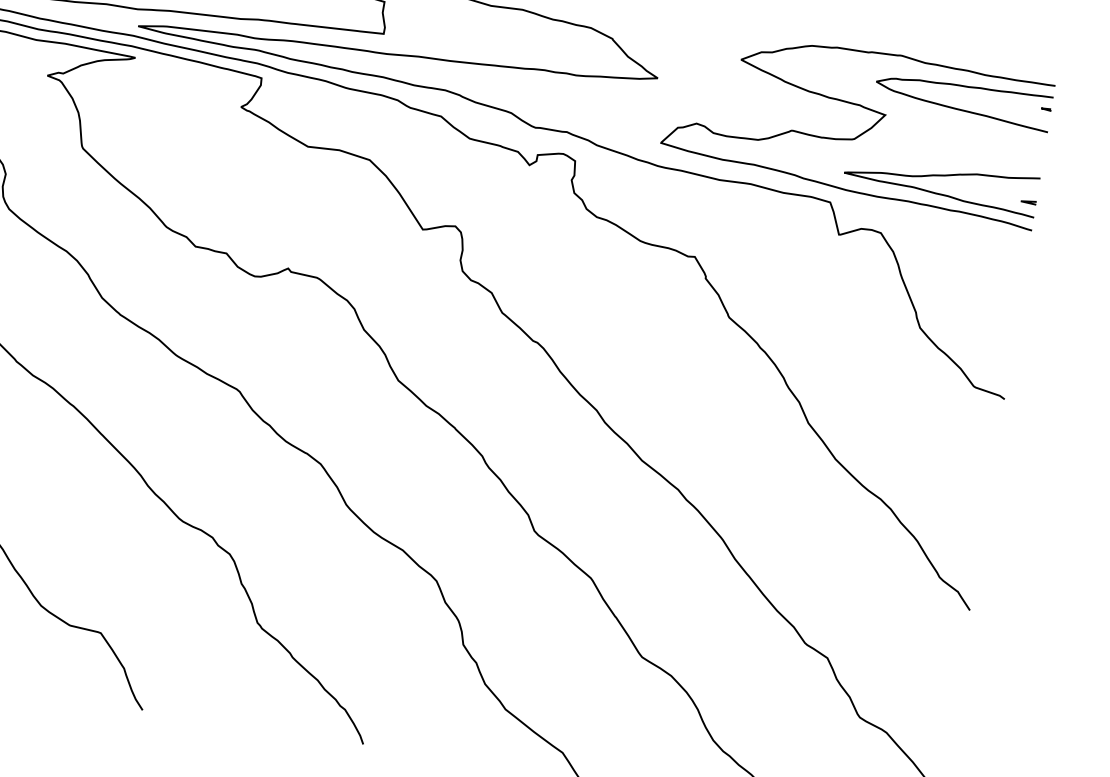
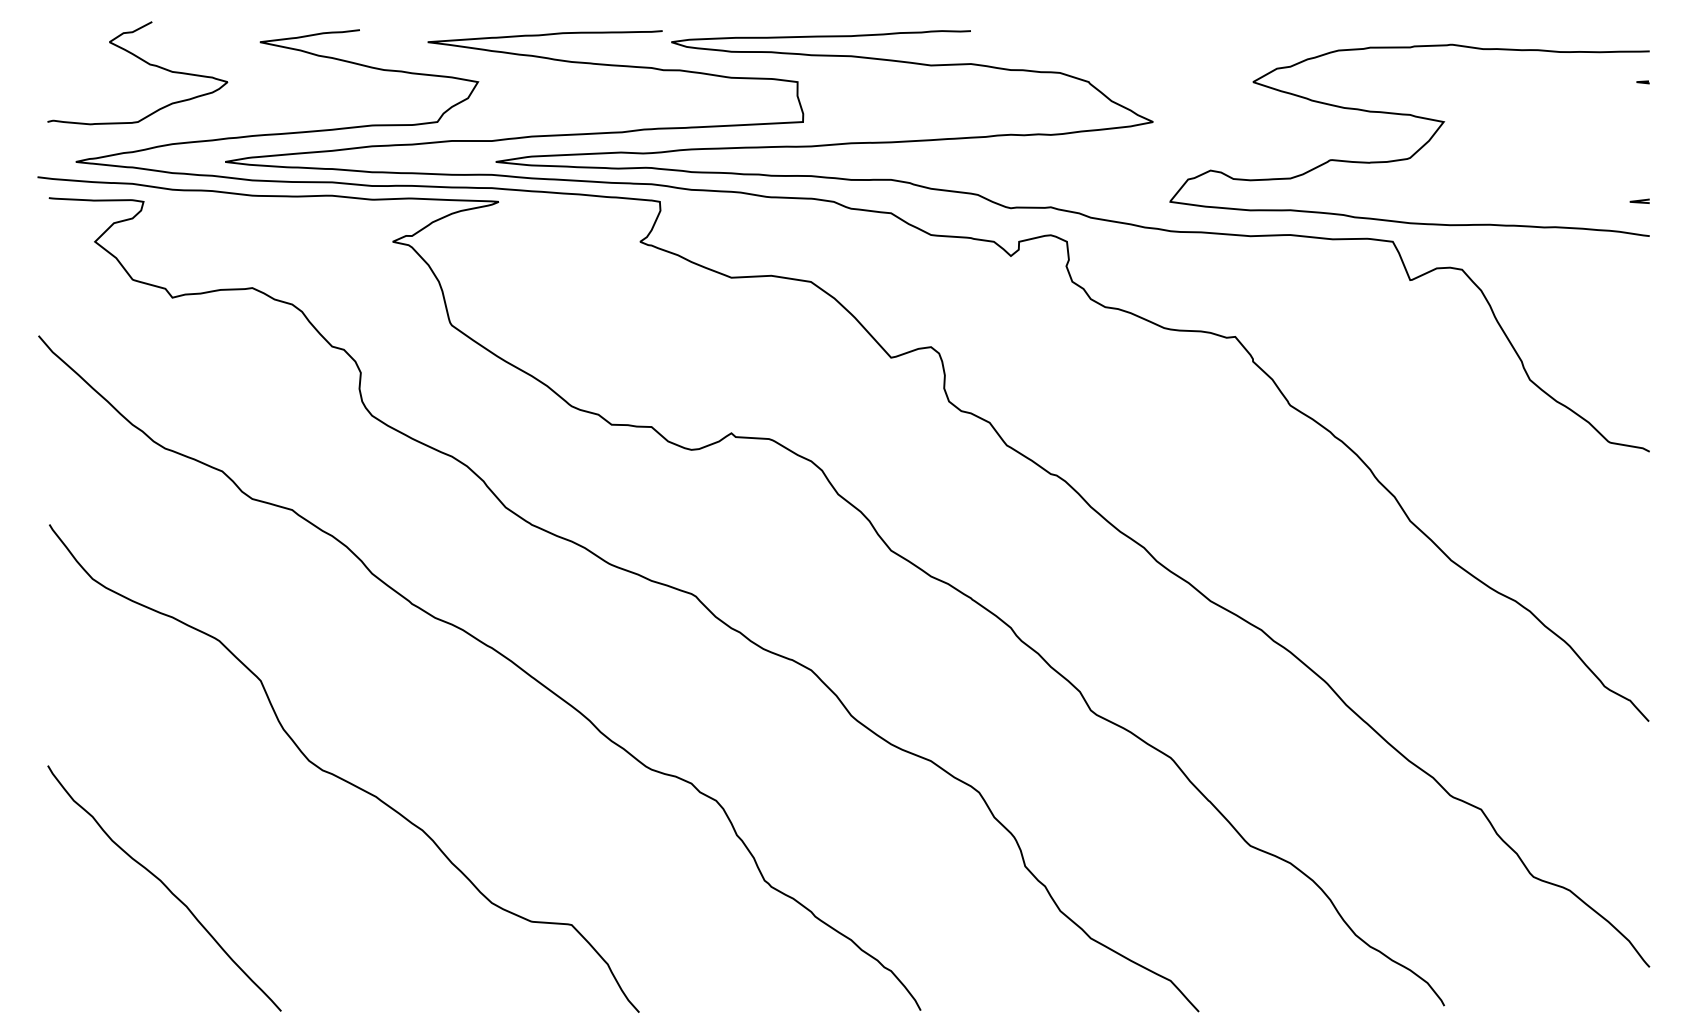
curve: (961, 109) -> (1537, 99), removed
curve: (939, 176) -> (1523, 187), removed

